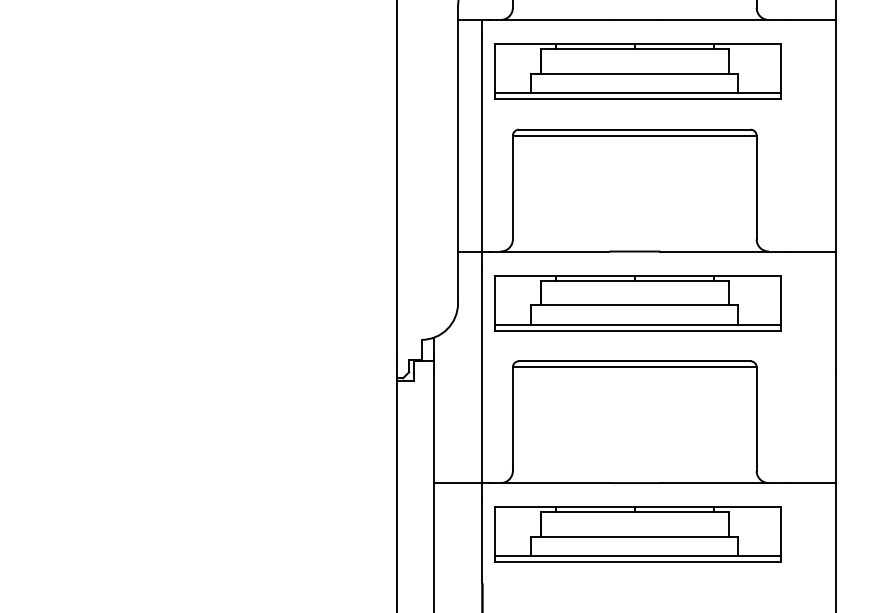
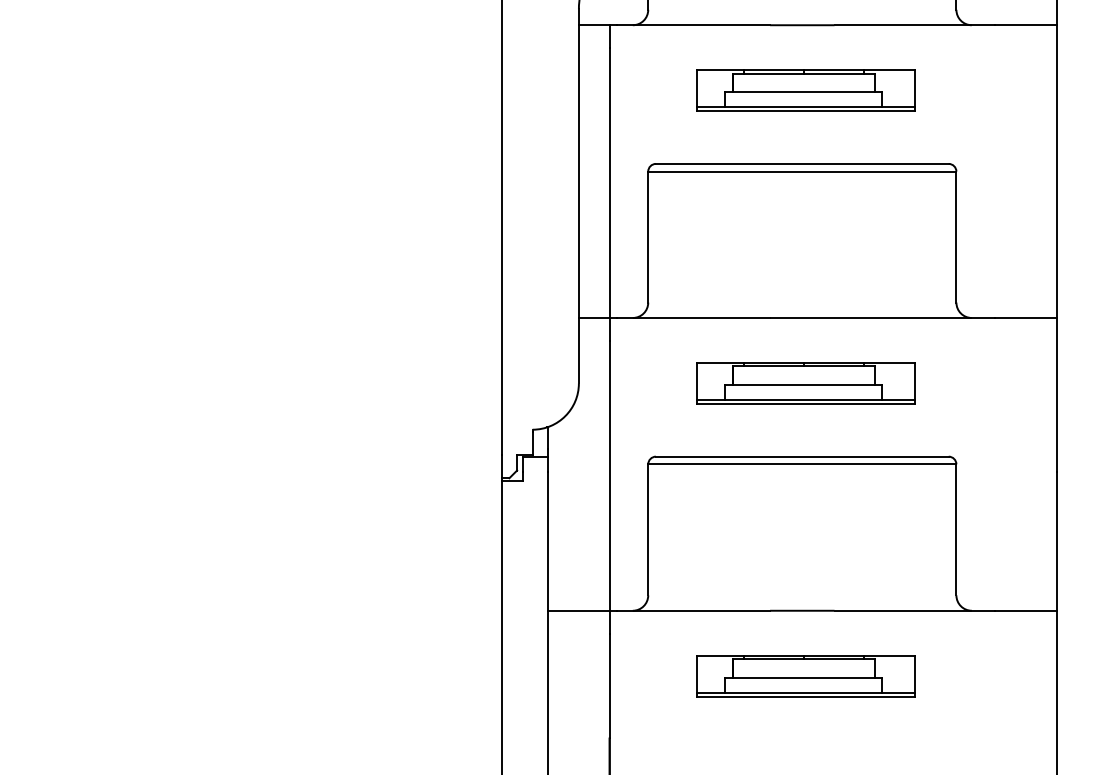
part: (637, 71) -> (805, 90), size x0.6
part: (637, 303) -> (805, 383), size x0.6
part: (637, 535) -> (805, 676), size x0.6

